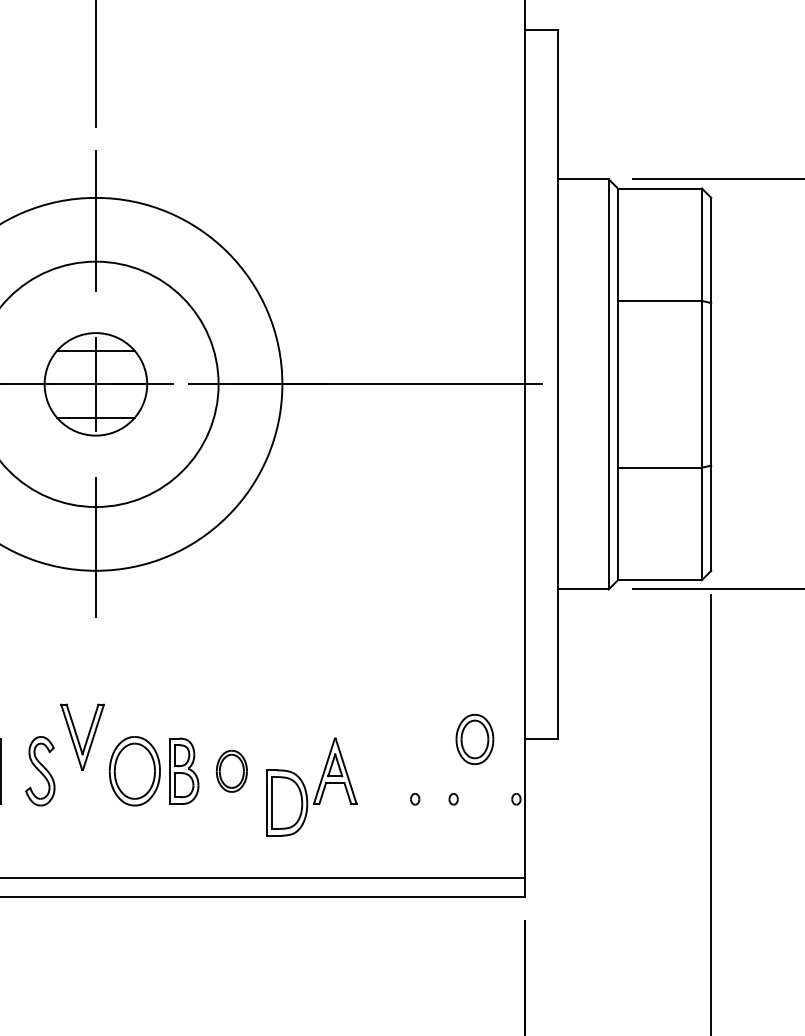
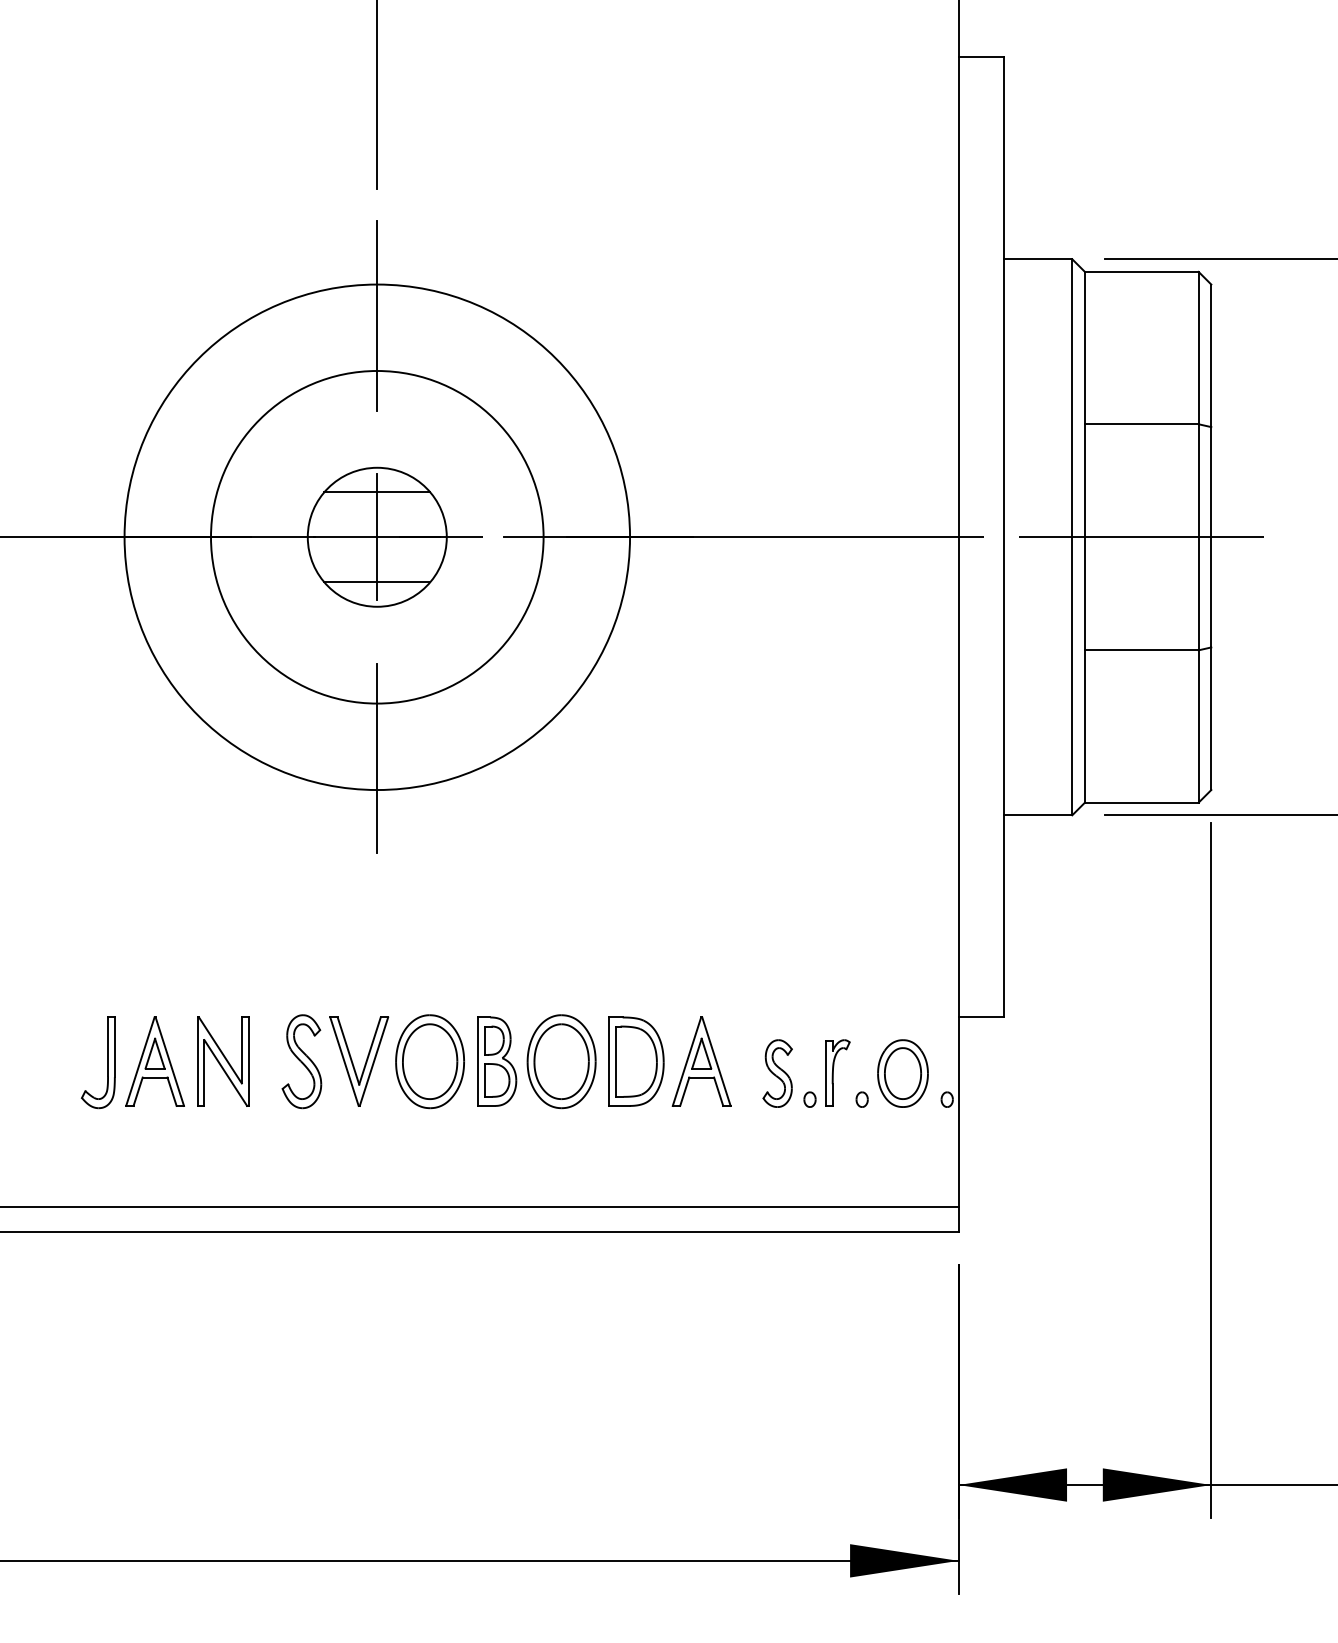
line: (659, 384) -> (1141, 537), added
part: (82, 737) -> (359, 1061), moved
part: (474, 739) -> (902, 1073), moved
part: (231, 771) -> (561, 1061), size x1.67
part: (391, 779) -> (777, 1073), added
part: (435, 779) -> (837, 1072), added
part: (287, 802) -> (636, 1061), moved

